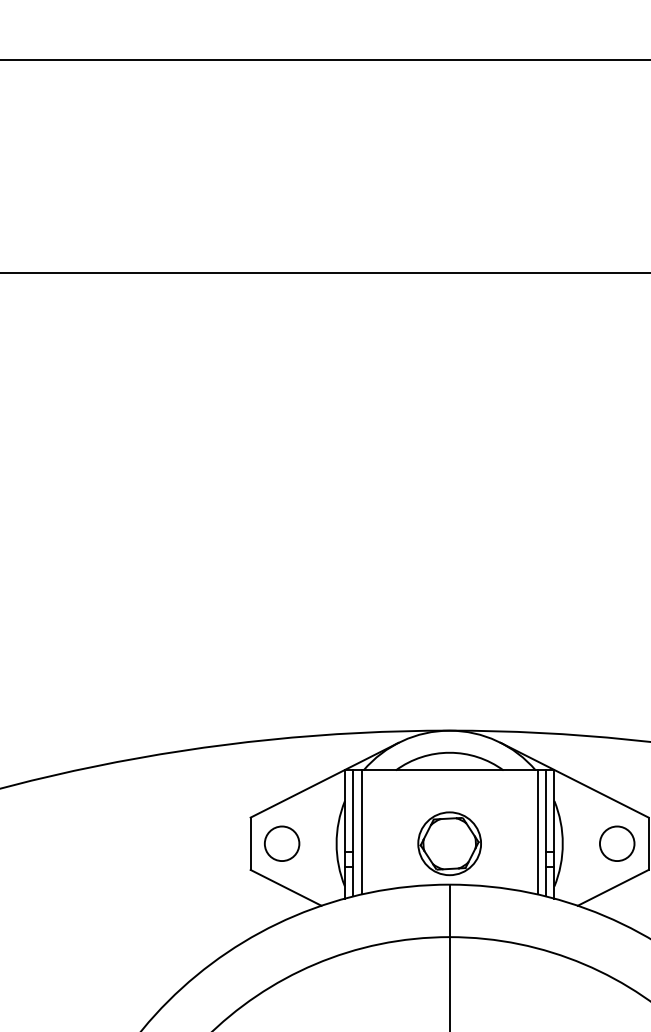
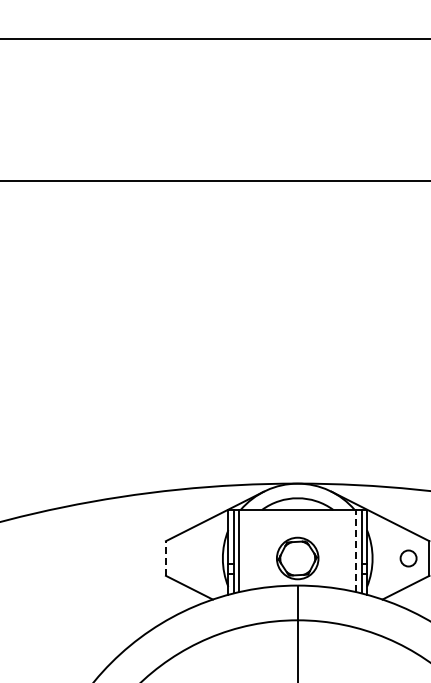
line: (536, 831) -> (355, 550), solid -> dashed
line: (249, 843) -> (165, 558), solid -> dashed
circle: (281, 843) -> (186, 558), removed
circle: (617, 843) -> (408, 558), size x0.7

